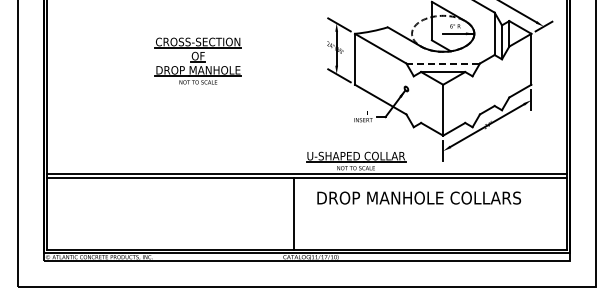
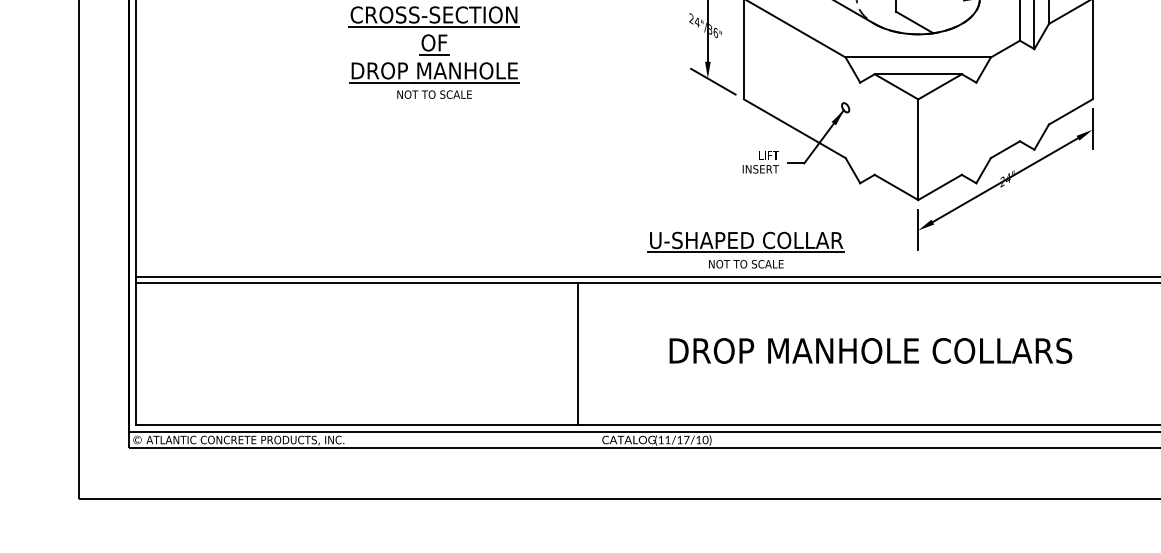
line: (443, 63) -> (918, 57), dashed -> solid
text: (419, 197) -> (871, 349), moved
line: (293, 213) -> (577, 353), moved

